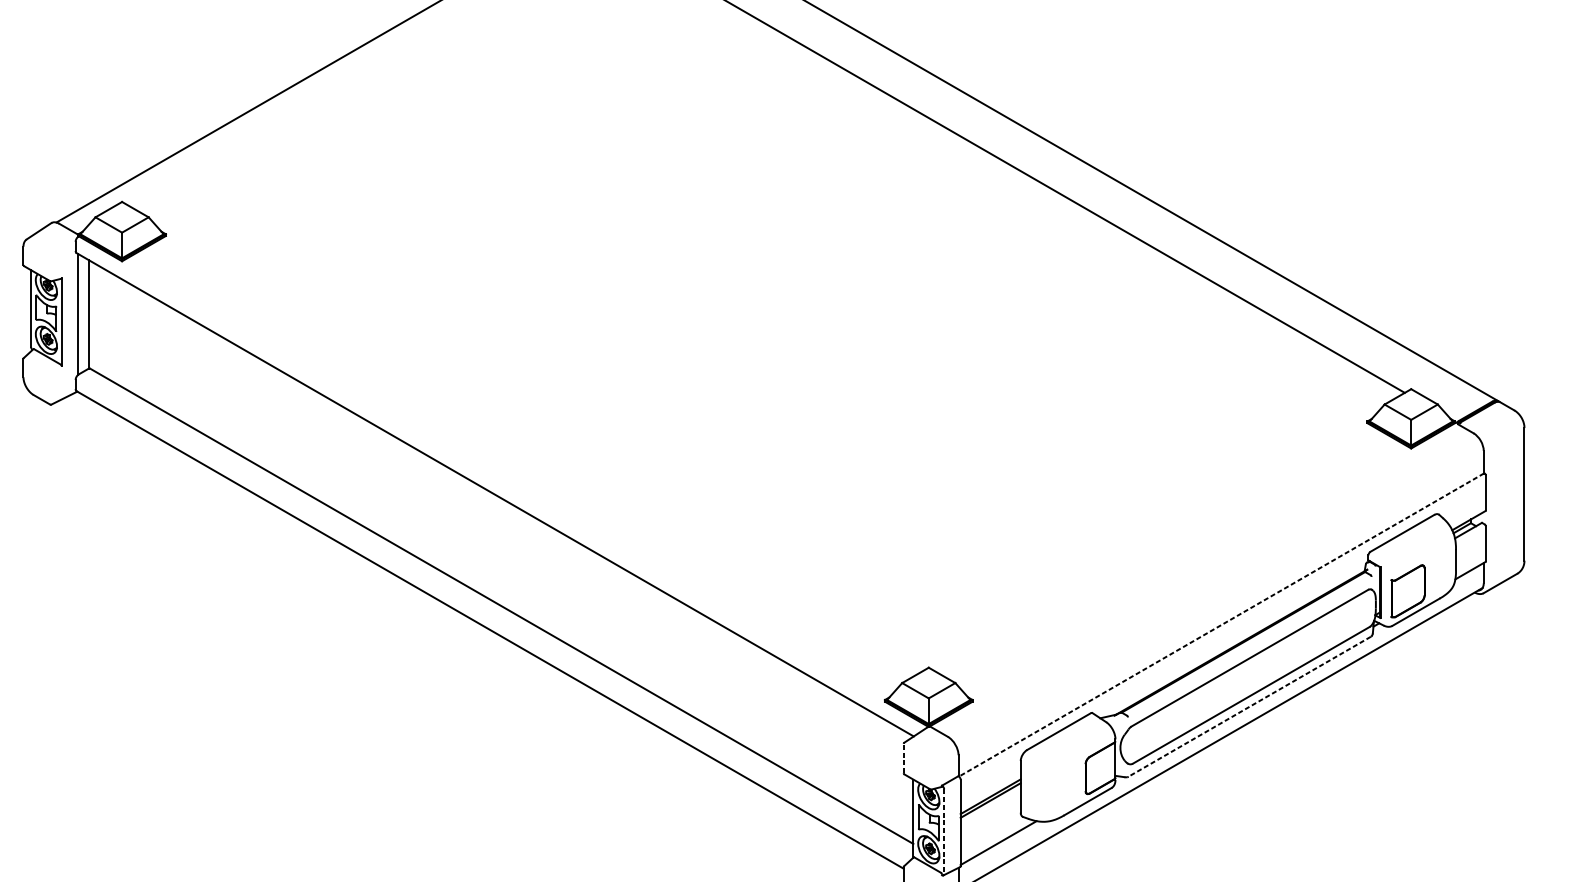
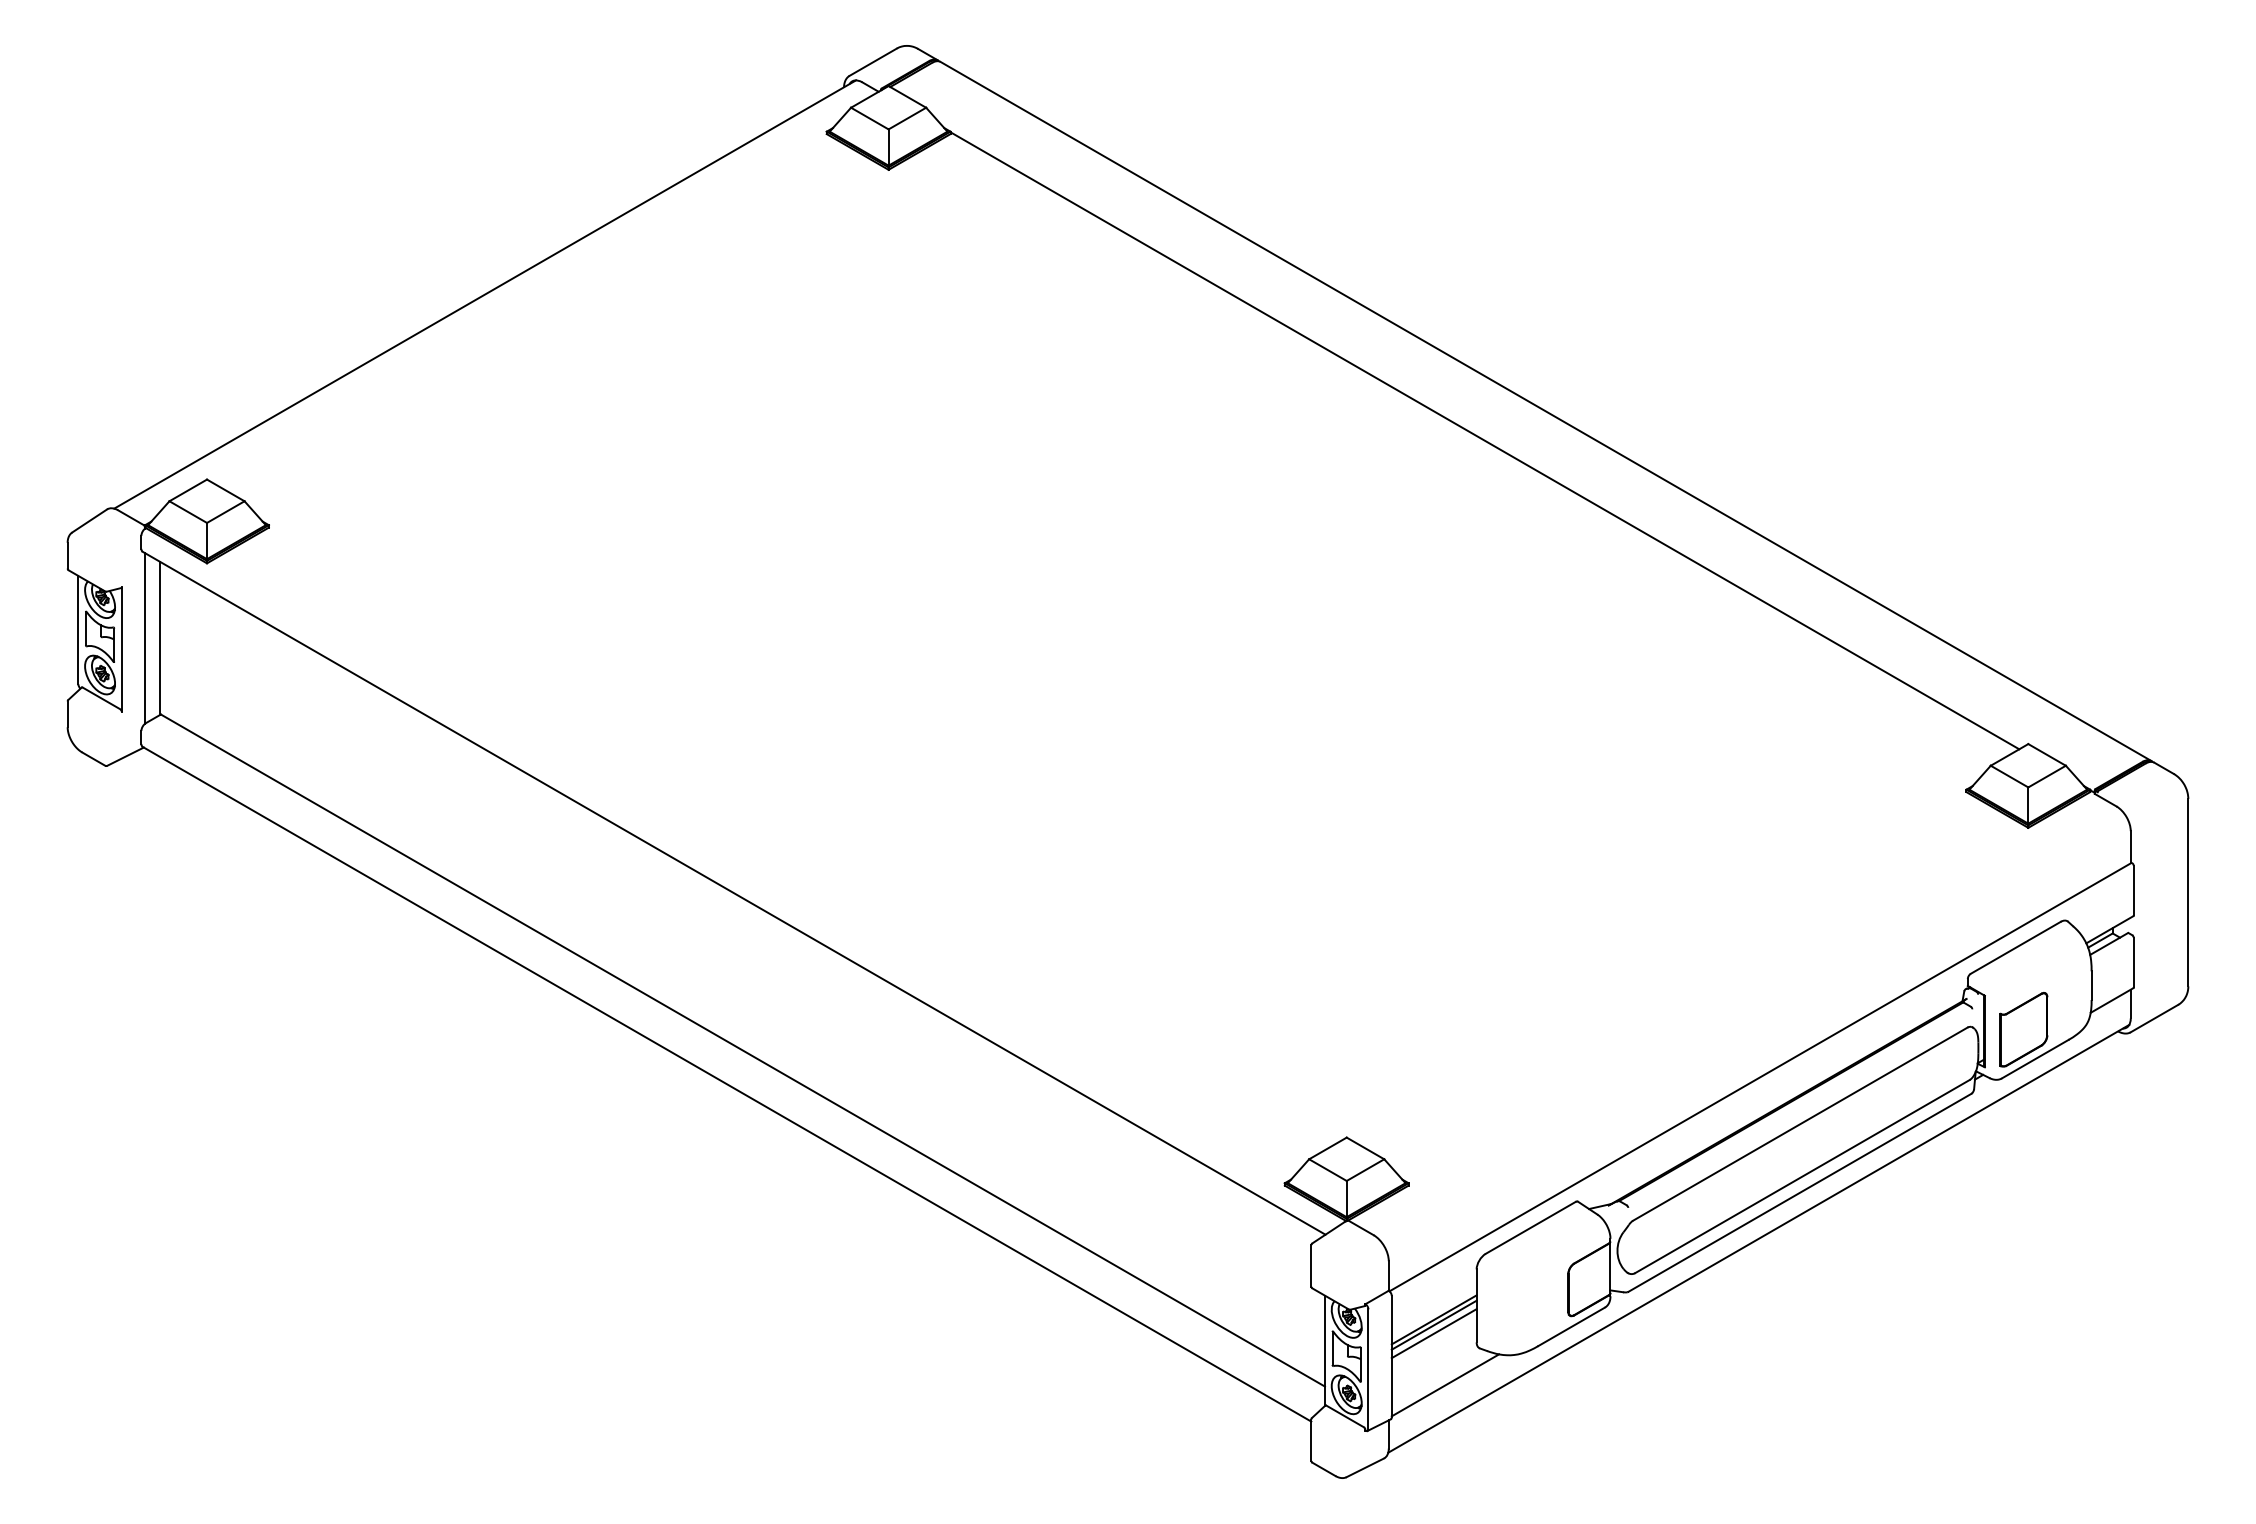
line: (1220, 625) -> (1759, 1077), dashed -> solid
line: (1249, 706) -> (1799, 1192), dashed -> solid
line: (903, 758) -> (1311, 1265), dashed -> solid
line: (990, 806) -> (1433, 1333), added
line: (944, 831) -> (1368, 1369), dashed -> solid

